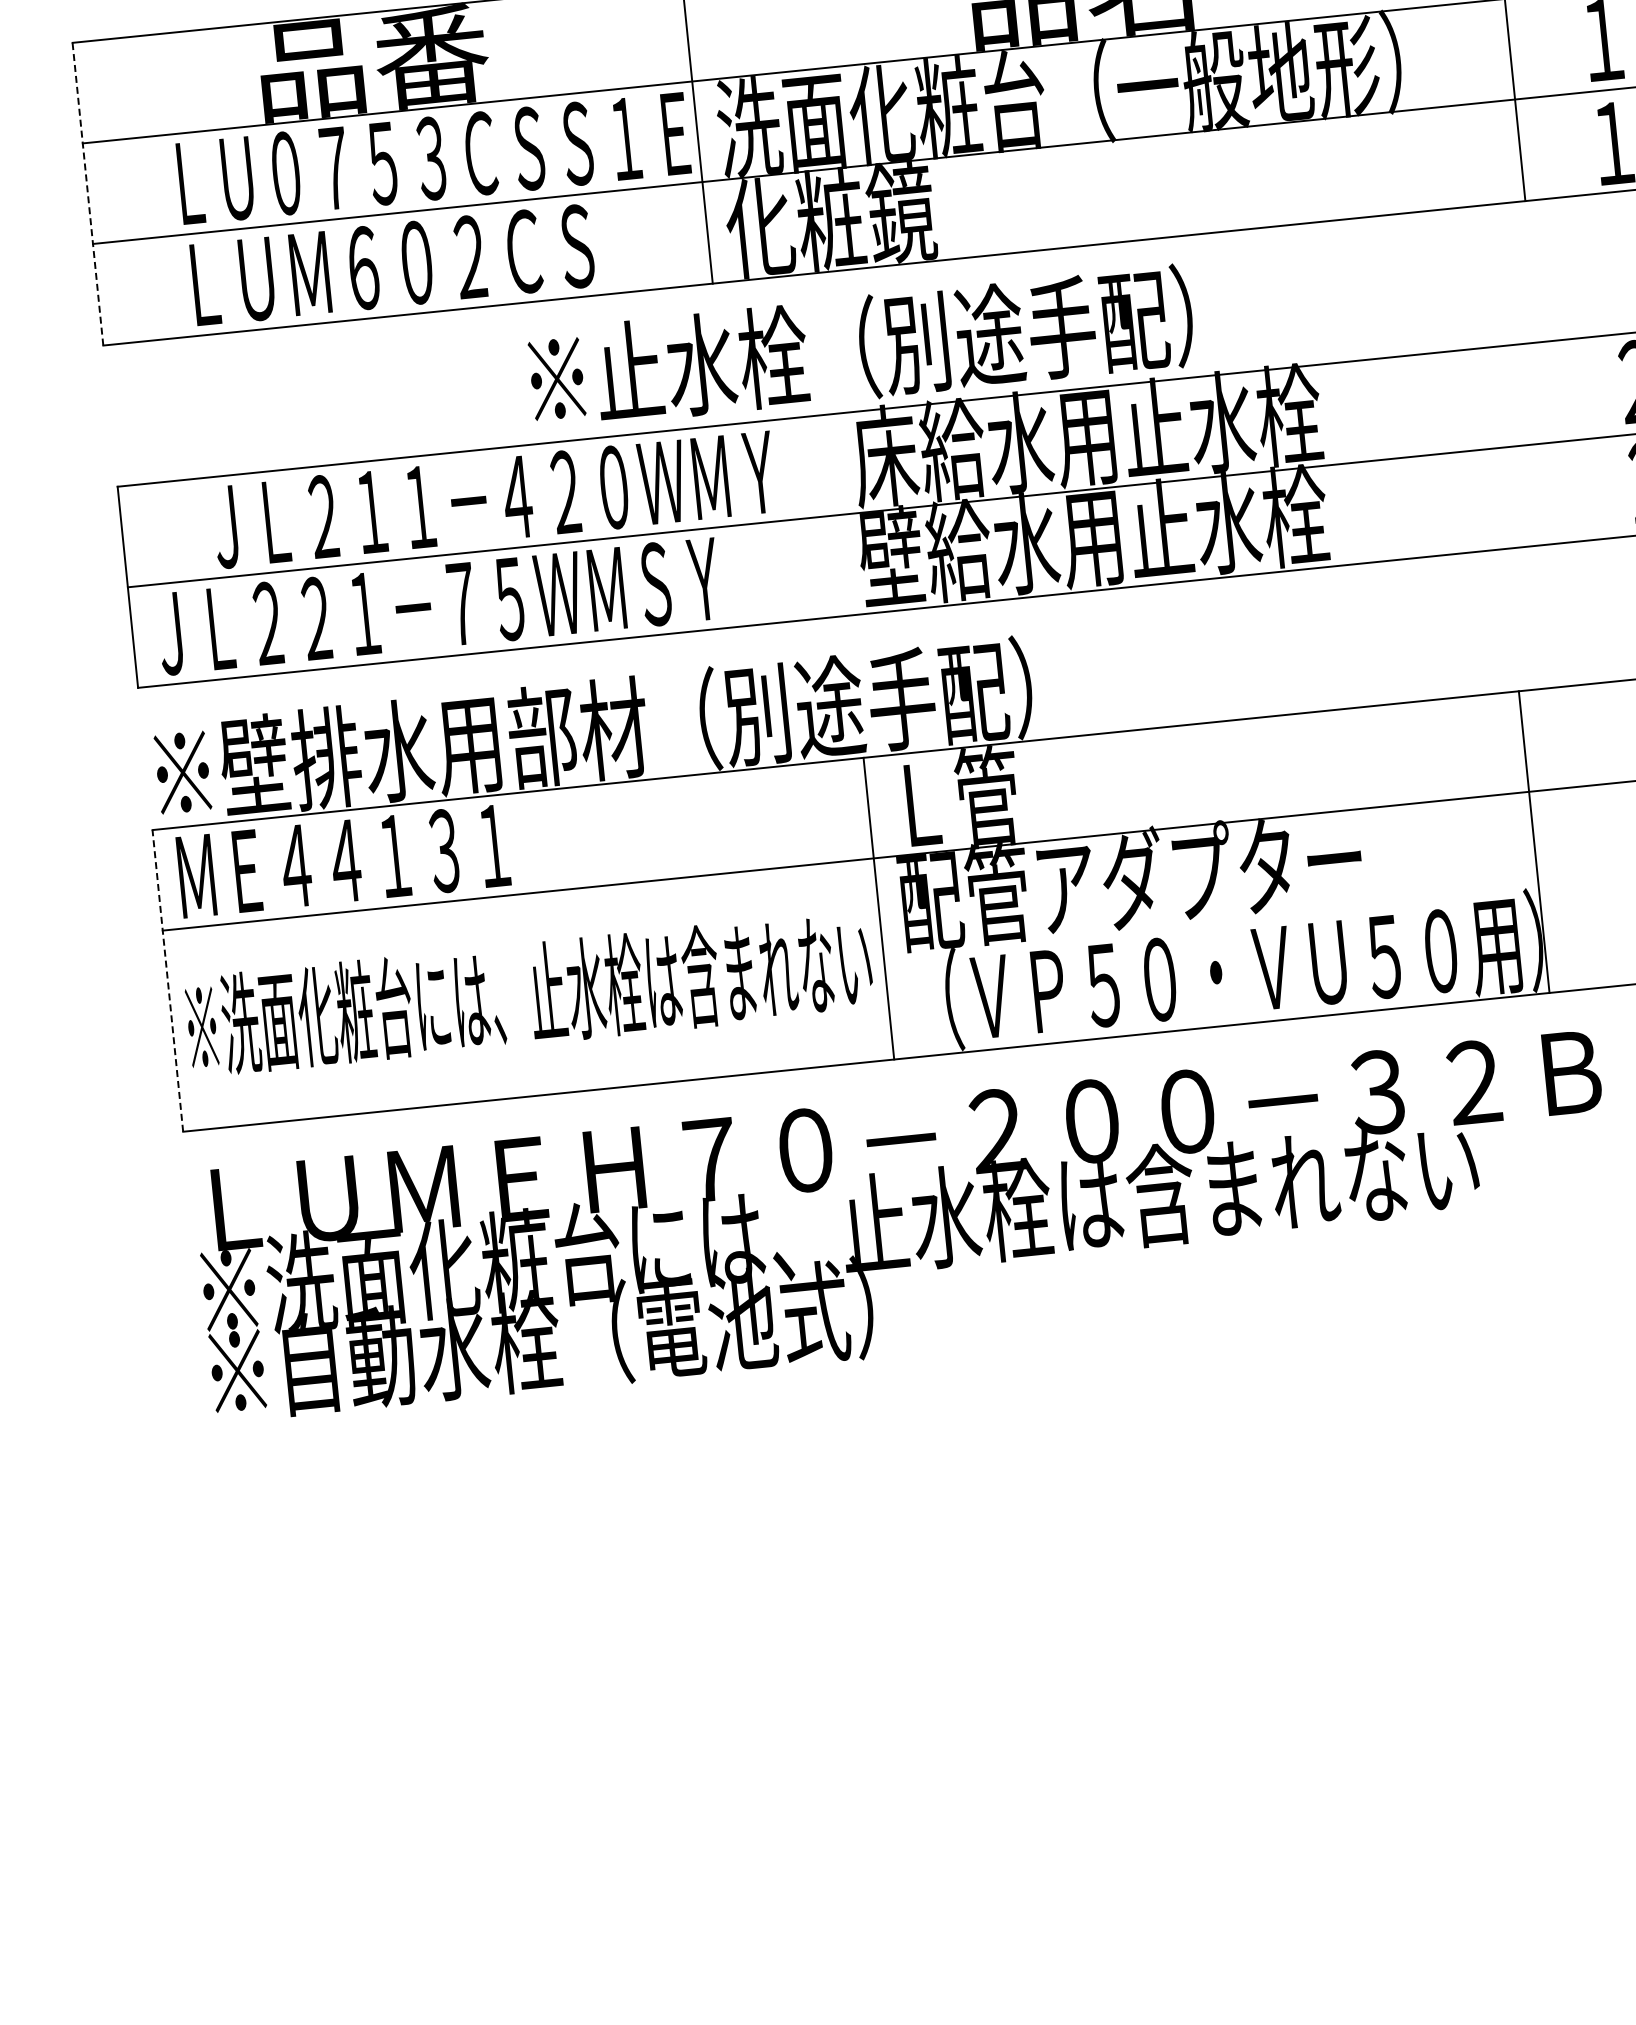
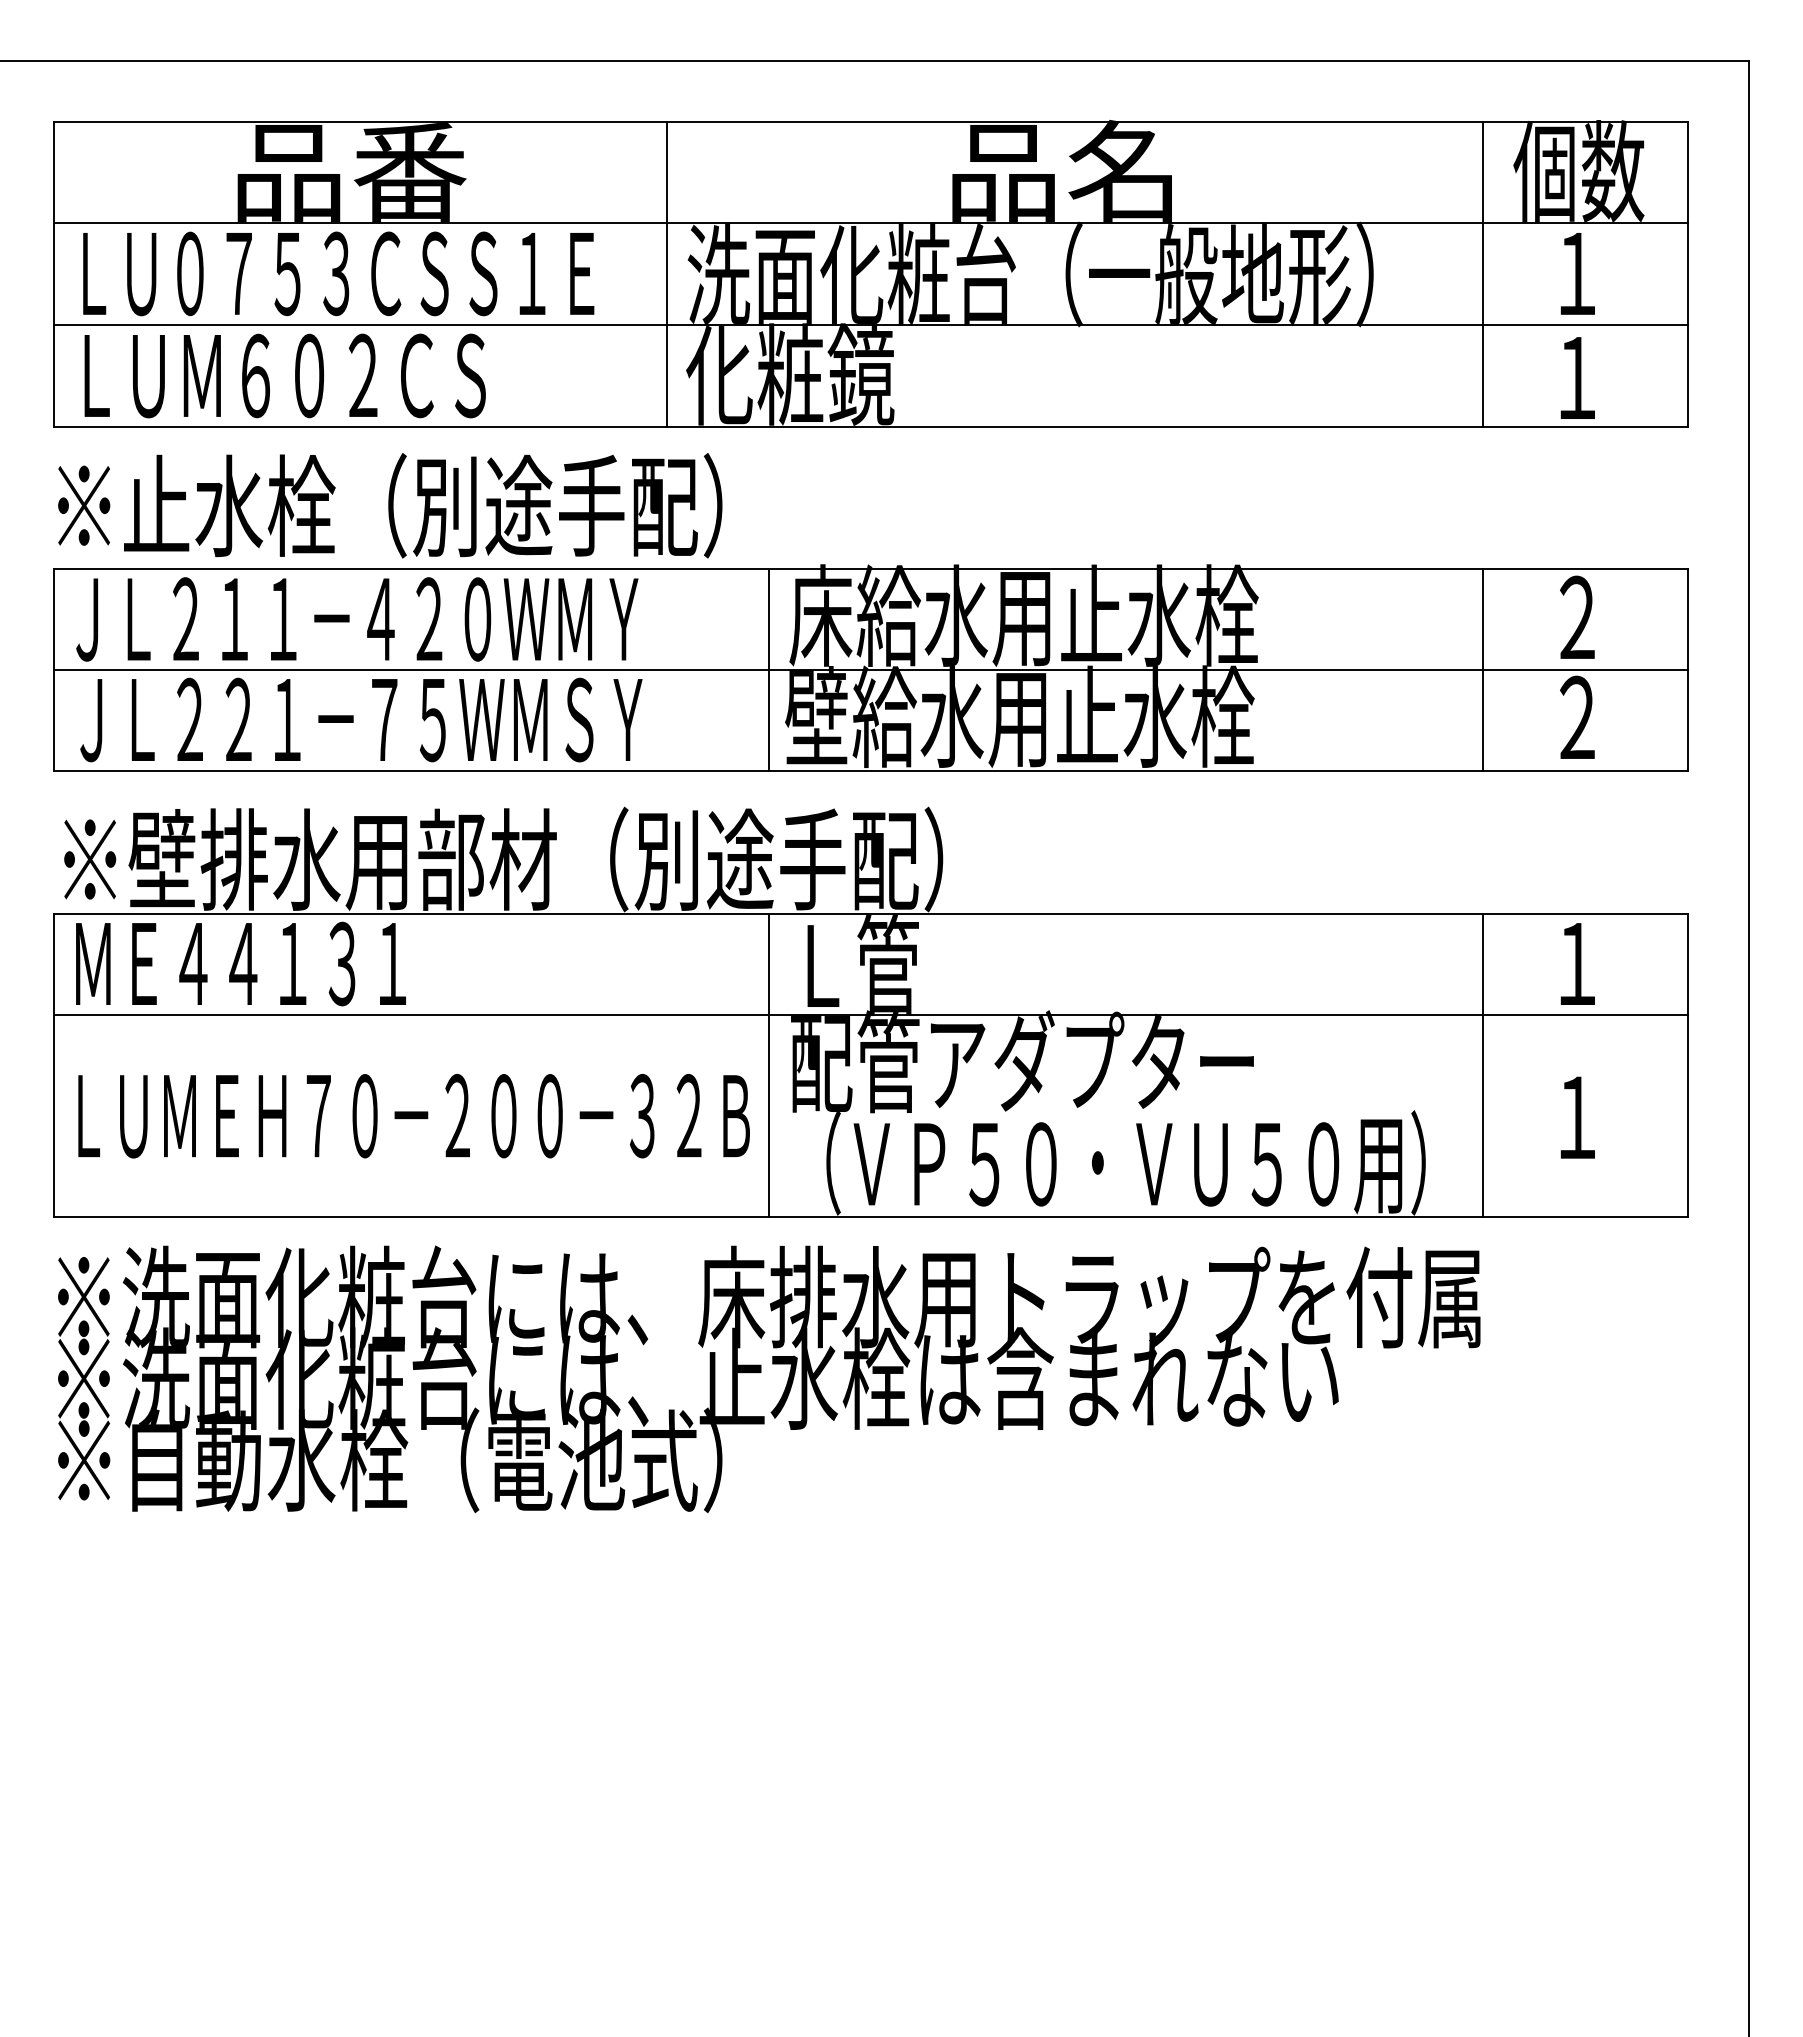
text: (433, 158) -> (338, 273), moved
line: (88, 193) -> (54, 273), dashed -> solid
text: (392, 264) -> (284, 375), moved
text: (861, 347) -> (390, 505), moved
line: (1549, 442) -> (1483, 669), added
text: (494, 499) -> (357, 619), moved
line: (838, 514) -> (768, 669), added
line: (1534, 841) -> (1483, 1064), moved
line: (168, 981) -> (54, 1065), dashed -> solid
text: (529, 993) -> (412, 1114), ※洗面化粧台には、止水栓は含まれない -> ＬＵＭＥＨ７０－２００－３２Ｂ
text: (902, 1138) -> (769, 1296), ＬＵＭＥＨ７０－２００－３２Ｂ -> ※洗面化粧台には、床排水用トラップを付属

